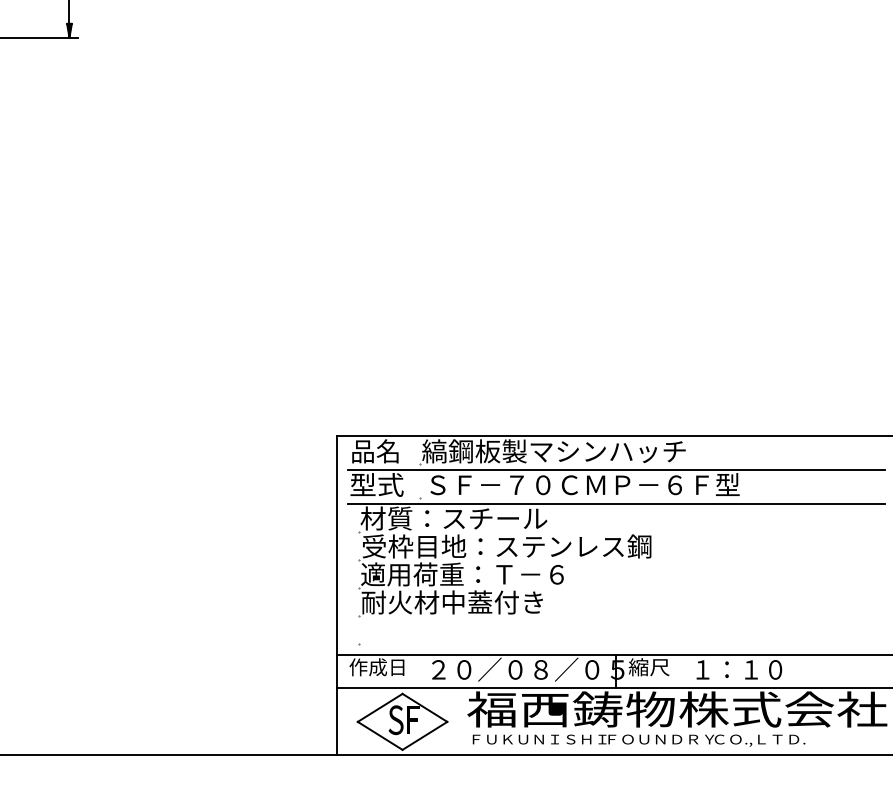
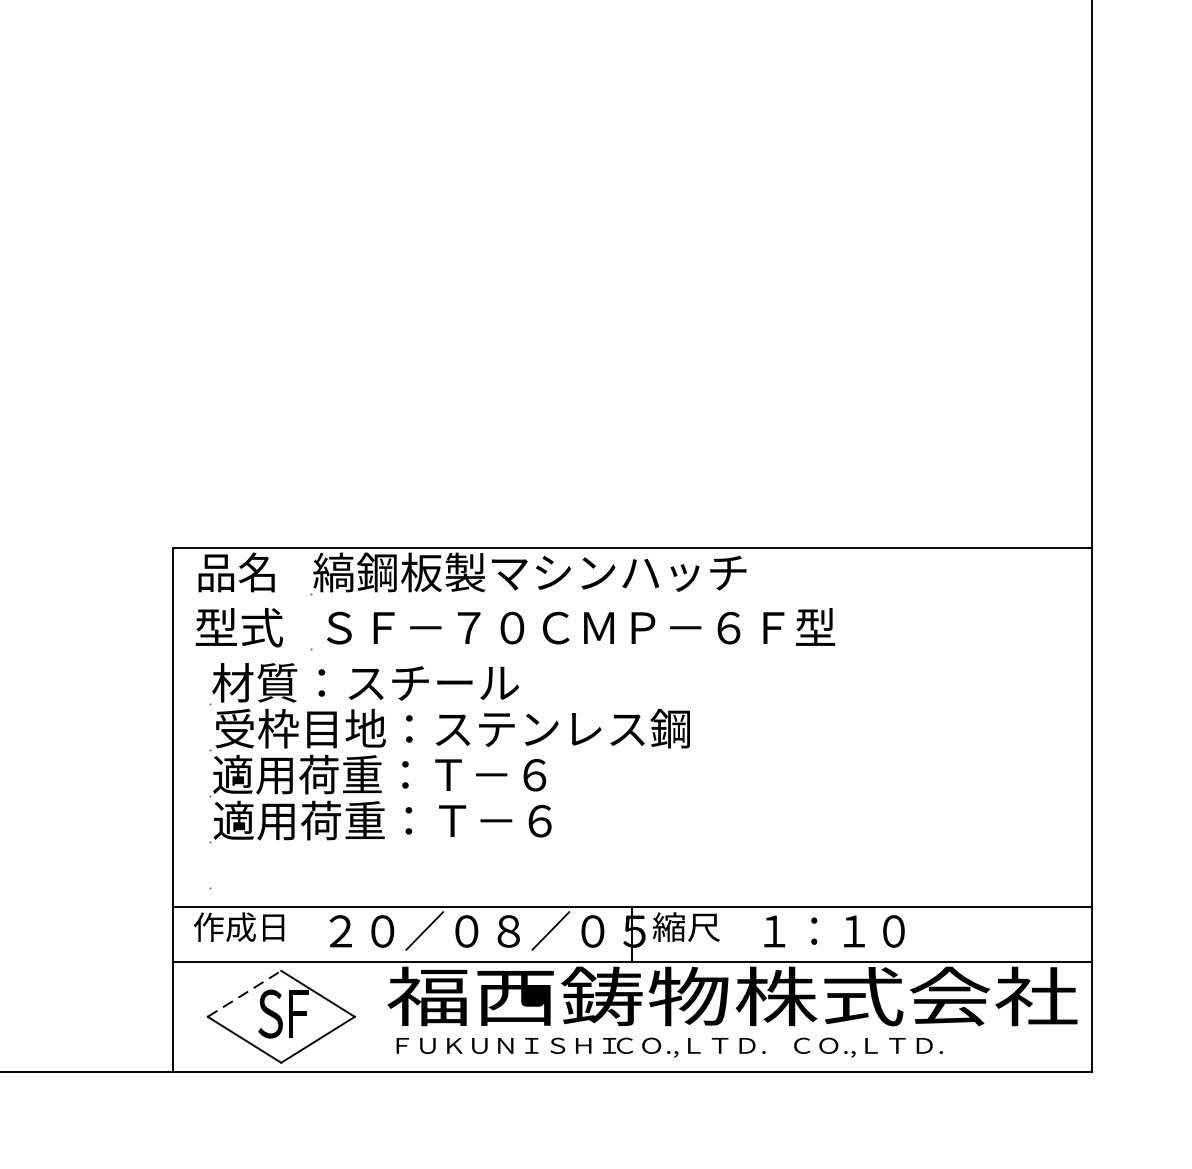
line: (615, 470) -> (631, 603), removed
line: (615, 503) -> (631, 658), removed
text: (464, 602) -> (382, 820), 耐火材中蓋付き -> 適用荷重：Ｔ－６
line: (380, 707) -> (245, 993), solid -> dashed
text: (660, 740) -> (704, 1047), ＦＯＵＮＤＲＹ -> ＣＯ.,ＬＴＤ.

